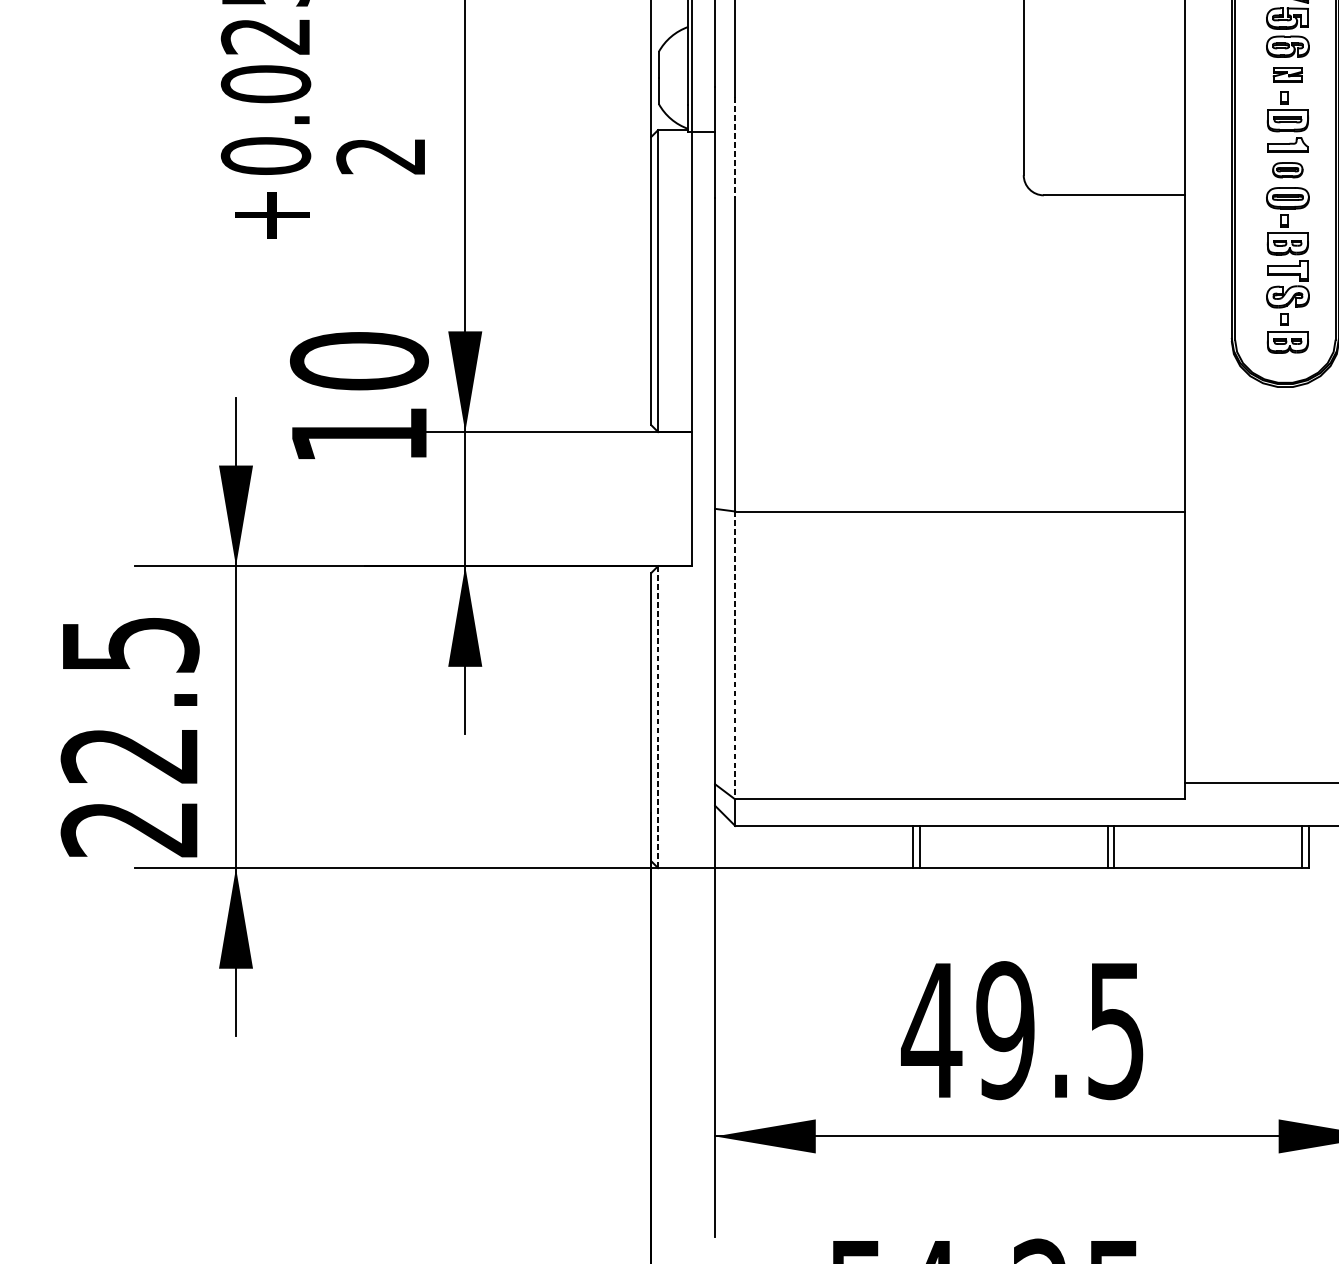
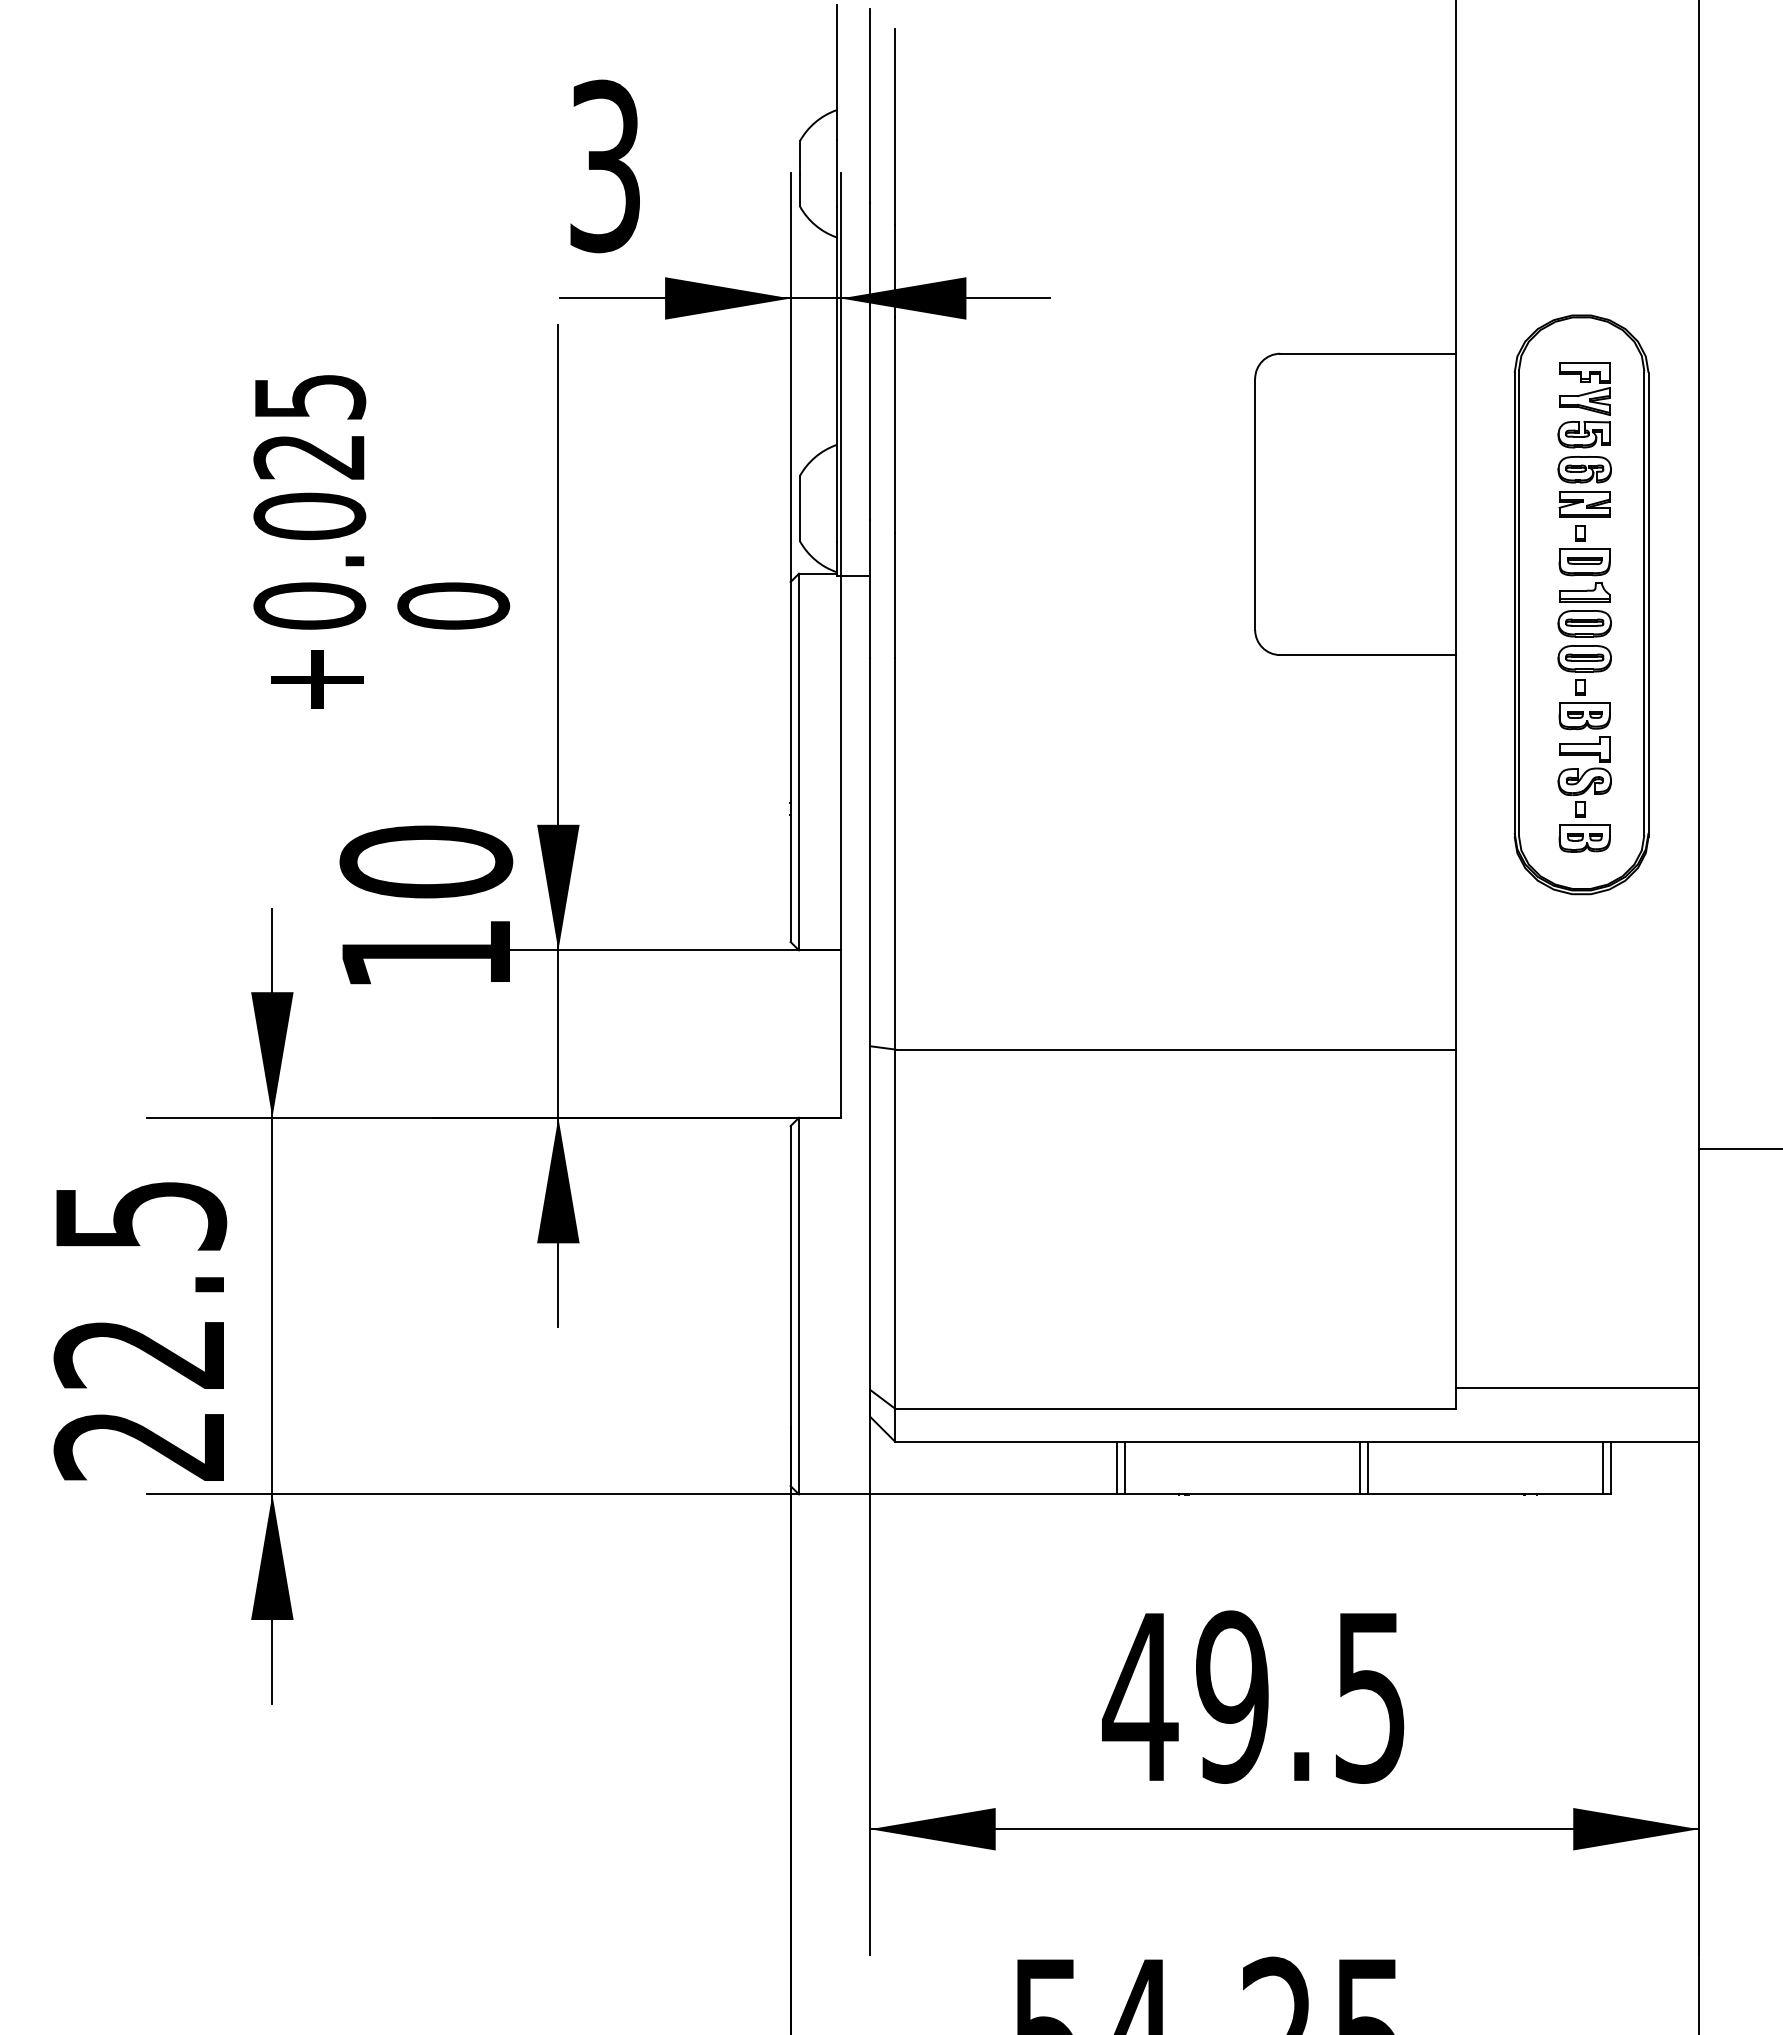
part: (1287, 74) -> (1584, 504), size x1.43
line: (735, 147) -> (895, 595), dashed -> solid
text: (381, 155) -> (453, 605), 2 -> 0
part: (1287, 170) -> (1584, 623), size x1.43
line: (735, 655) -> (895, 1229), dashed -> solid
line: (658, 717) -> (799, 1306), dashed -> solid

